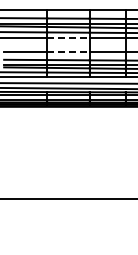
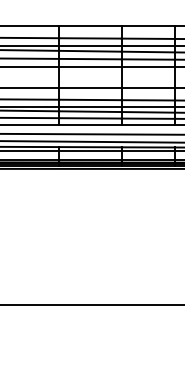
line: (68, 37) -> (90, 66), dashed -> solid
line: (68, 51) -> (90, 87), dashed -> solid

